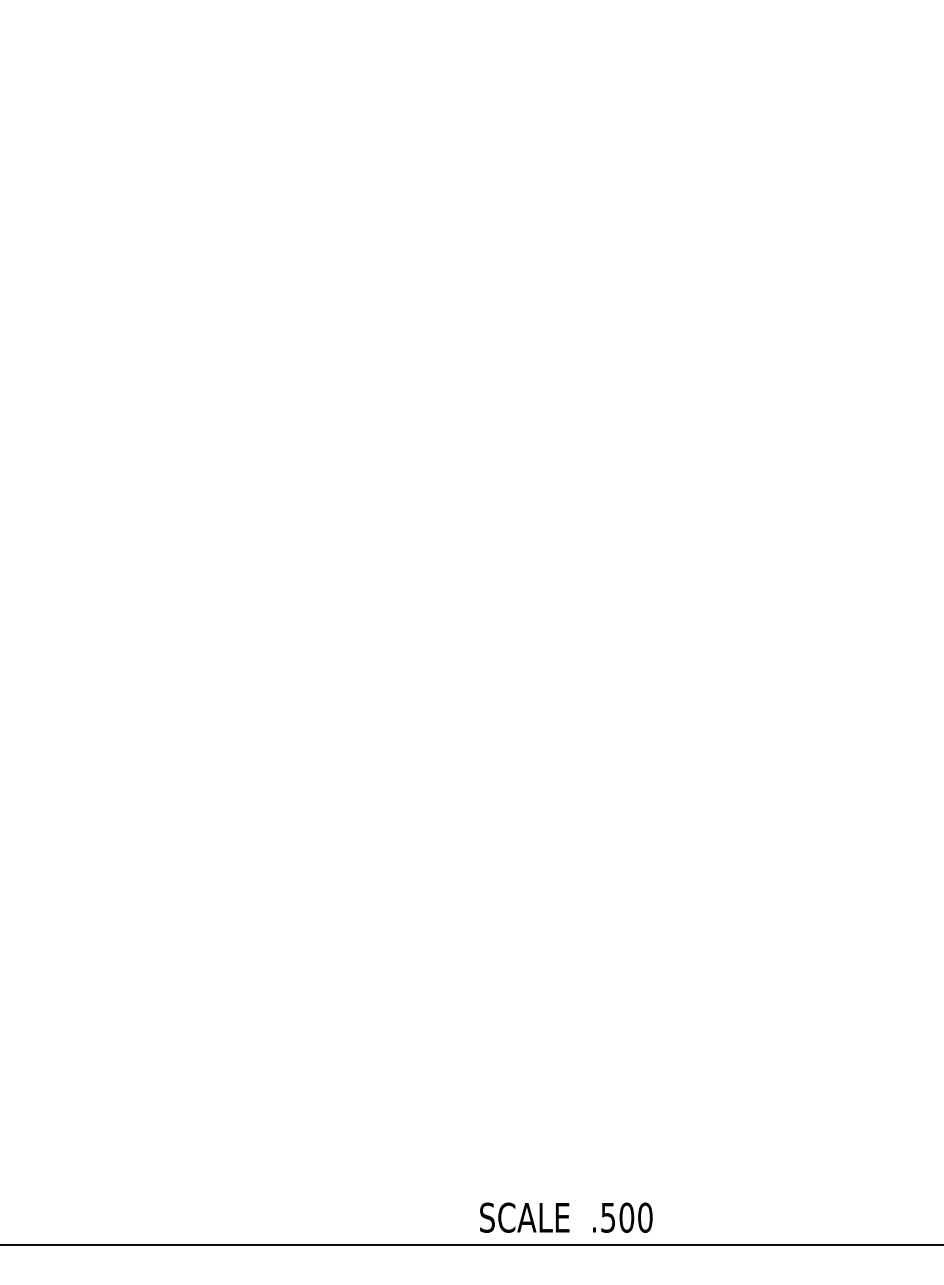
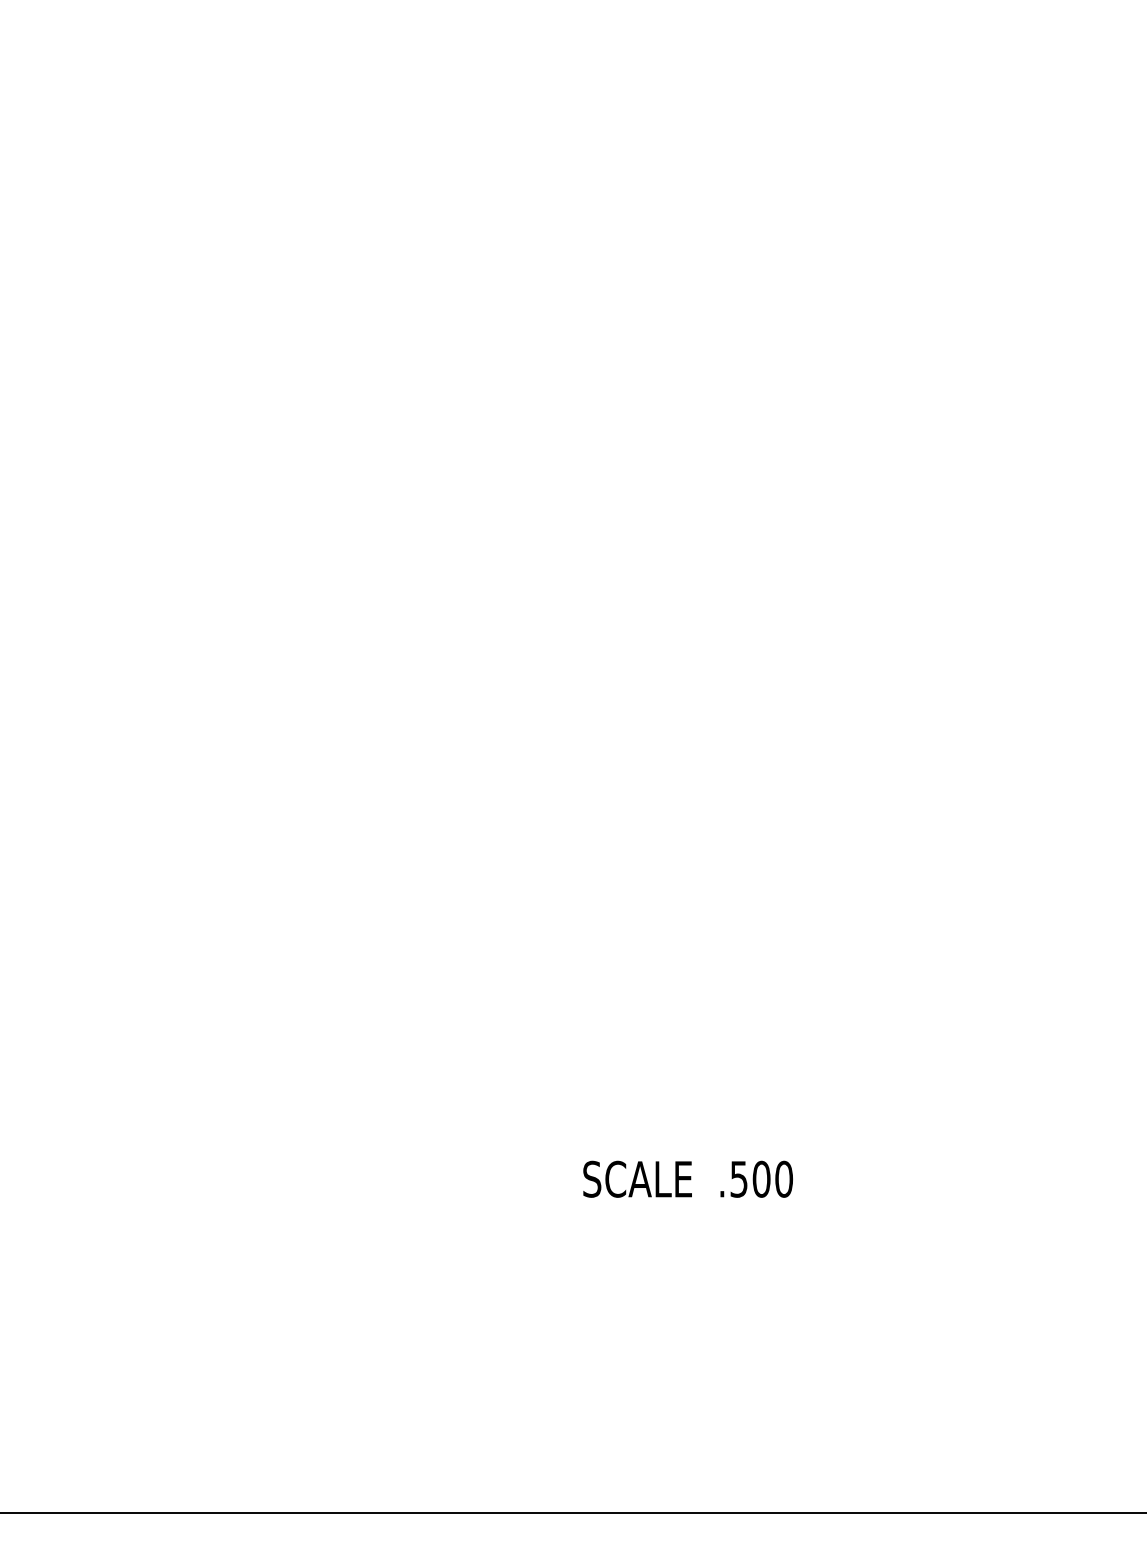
text: (566, 1217) -> (688, 1179), moved

